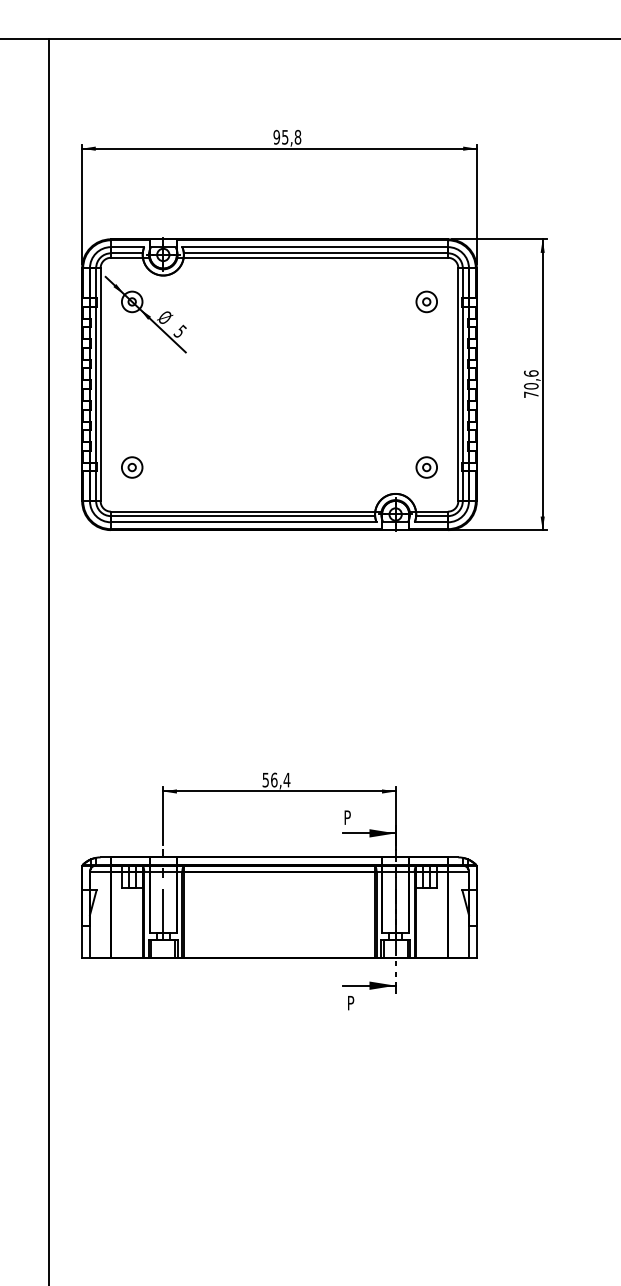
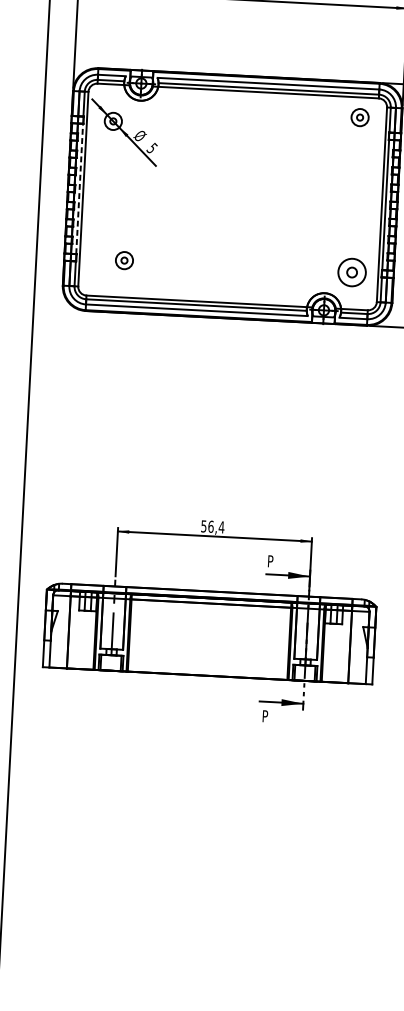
part: (426, 301) -> (359, 117), moved
line: (96, 384) -> (79, 188), solid -> dashed
part: (132, 467) -> (124, 260), moved
part: (426, 467) -> (351, 272), size x1.6

